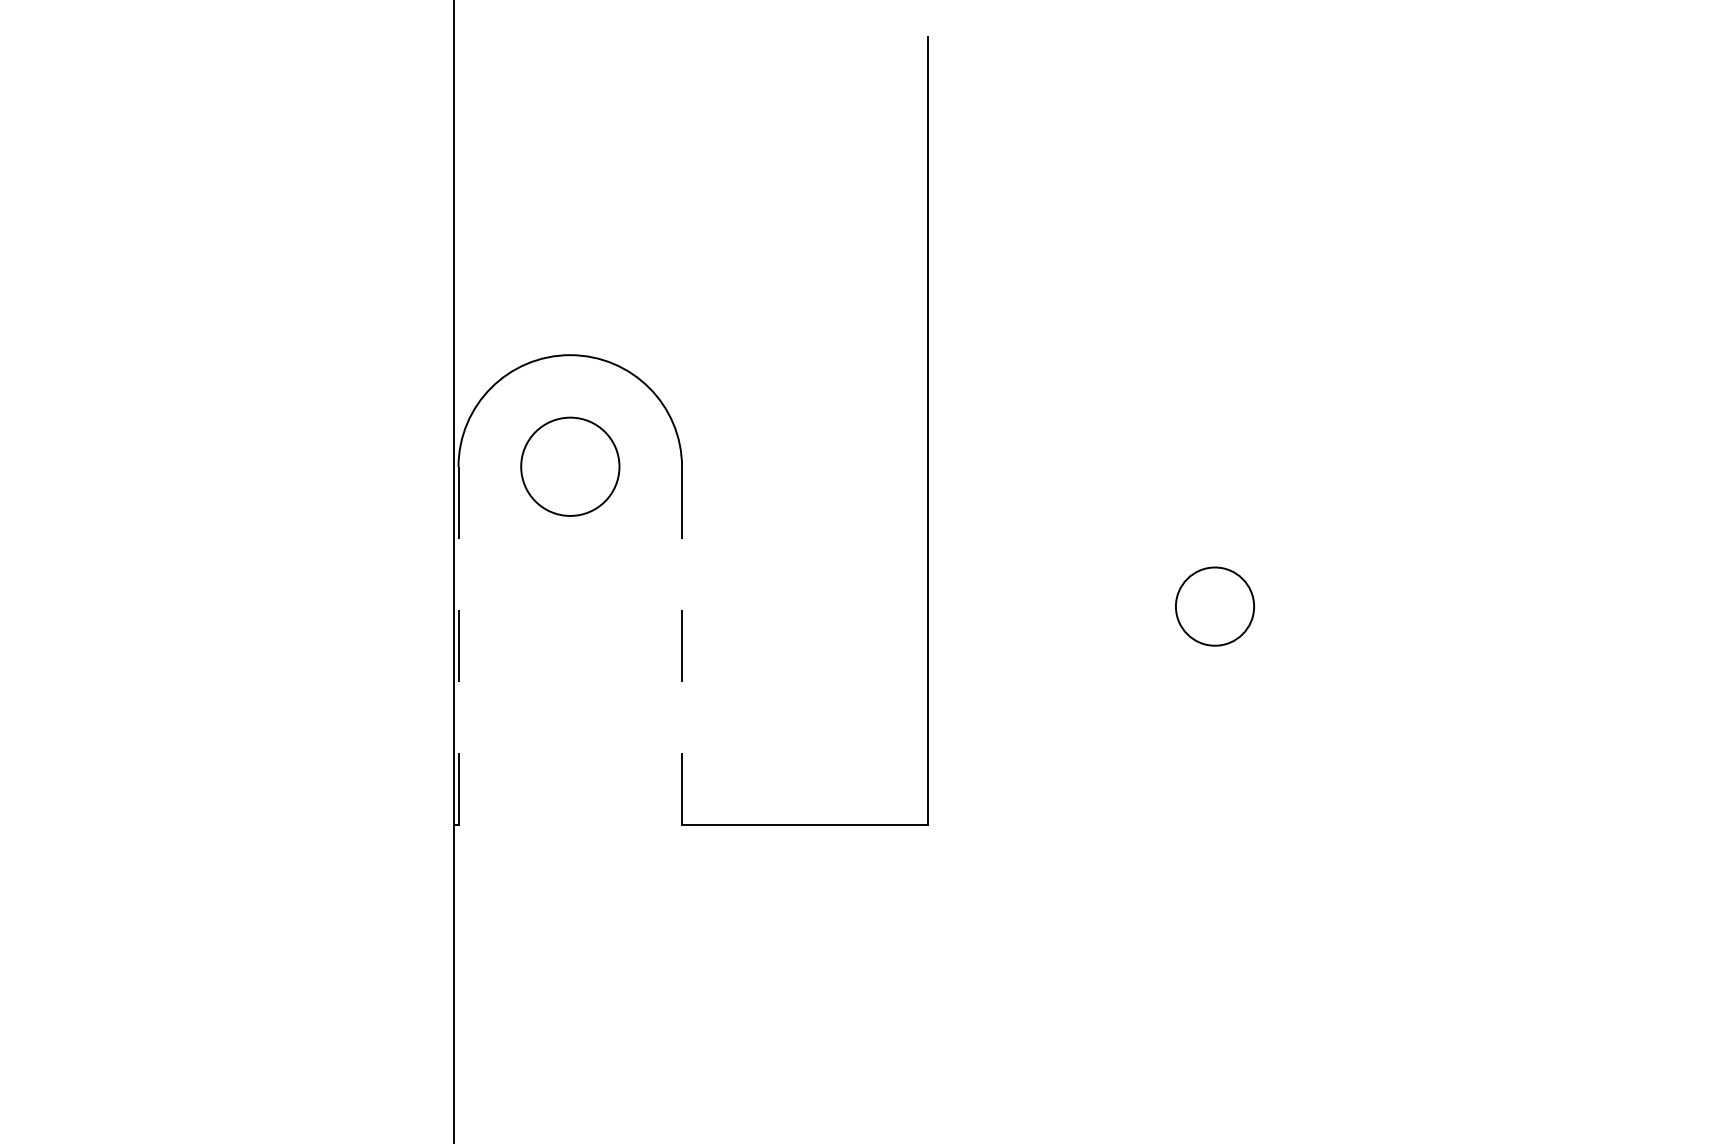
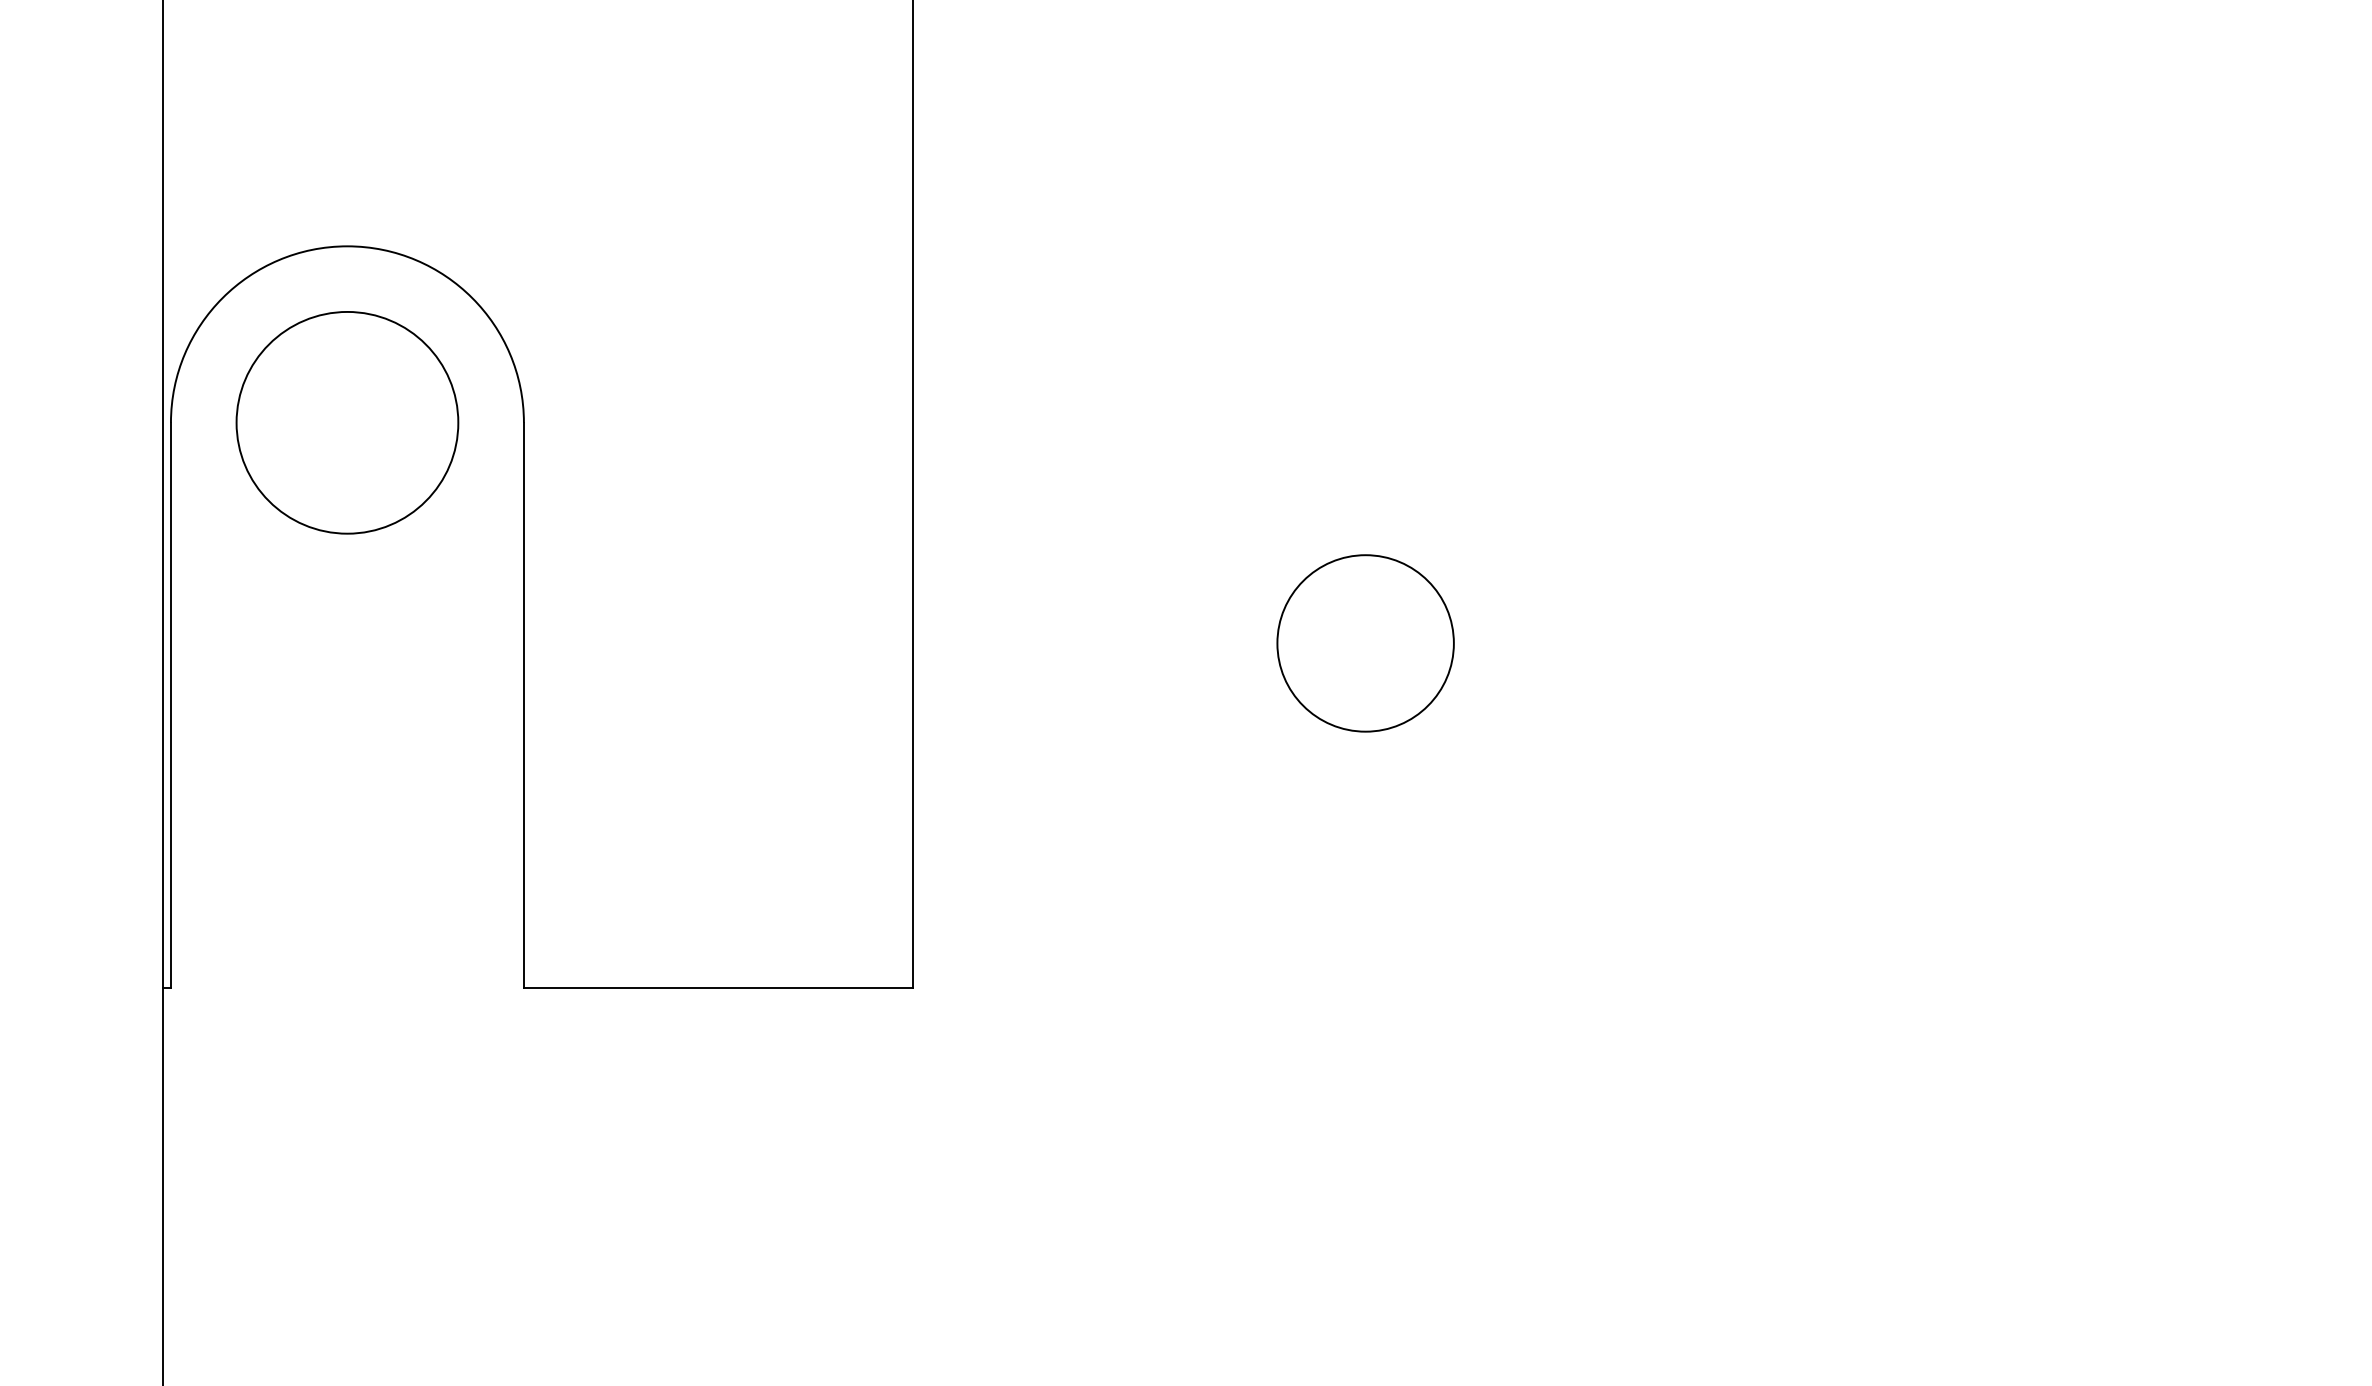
circle: (570, 466) -> (347, 422), size x1.43
circle: (1214, 606) -> (1364, 643), size x1.43
line: (458, 645) -> (170, 704), dashed -> solid
line: (682, 646) -> (524, 706), dashed -> solid

